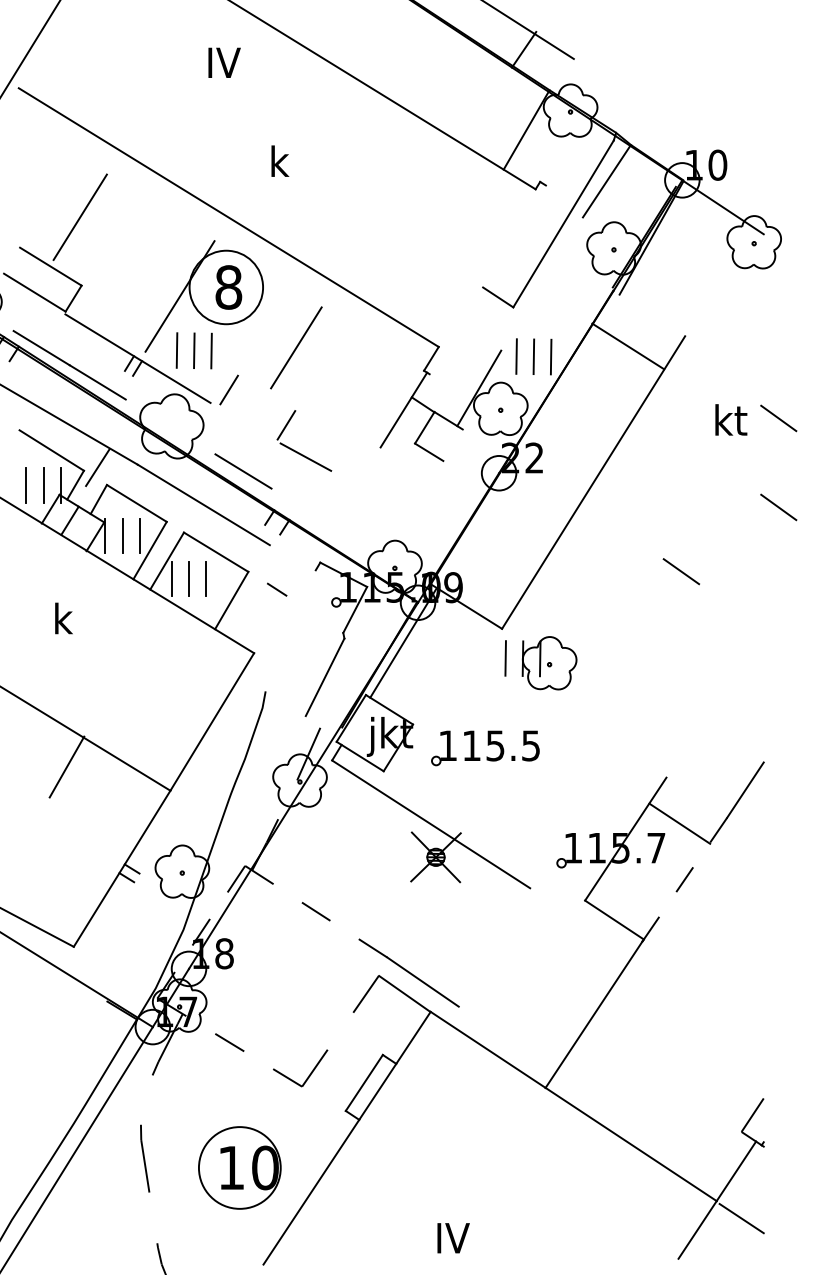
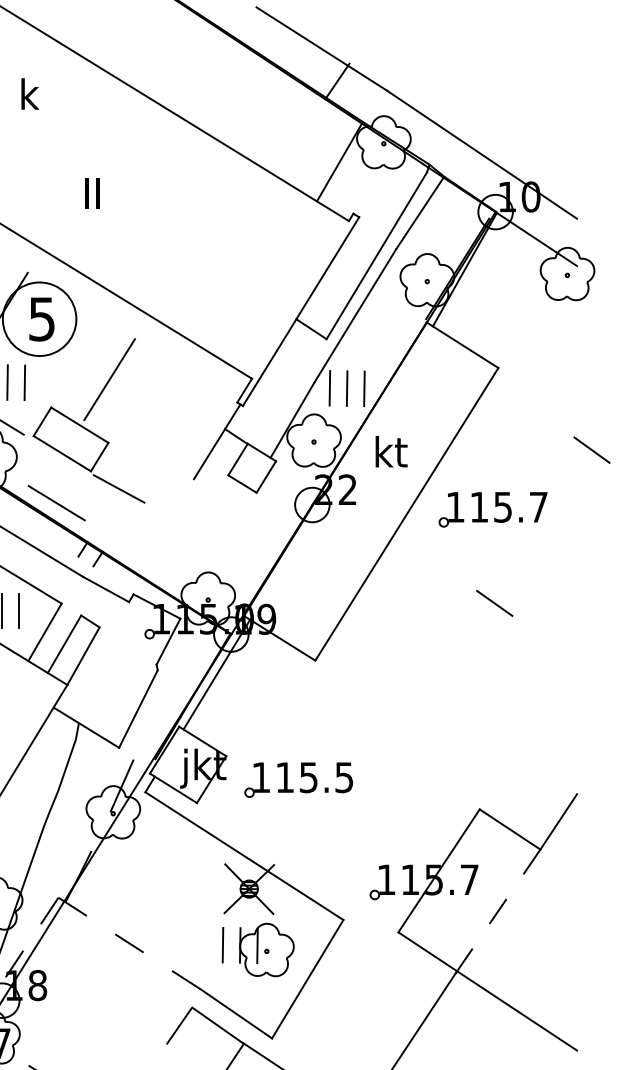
text: (224, 61) -> (37, 93), IV -> k
line: (668, 122) -> (481, 154), added
text: (280, 160) -> (93, 192), k -> II
line: (487, 279) -> (300, 311), added
line: (541, 283) -> (354, 315), added
text: (228, 287) -> (41, 319), 8 -> 5
line: (628, 346) -> (462, 345), moved
line: (266, 393) -> (79, 425), added
text: (731, 419) -> (391, 451), moved
line: (248, 421) -> (61, 453), added
line: (452, 445) -> (265, 477), added
part: (679, 477) -> (492, 509), added
line: (778, 507) -> (591, 539), removed
line: (292, 557) -> (105, 589), added
line: (250, 612) -> (63, 644), added
line: (270, 624) -> (83, 656), added
part: (540, 663) -> (257, 950), moved
line: (272, 696) -> (85, 728), added
line: (679, 823) -> (509, 829), moved
line: (494, 947) -> (307, 979), added
line: (703, 978) -> (516, 1010), added

